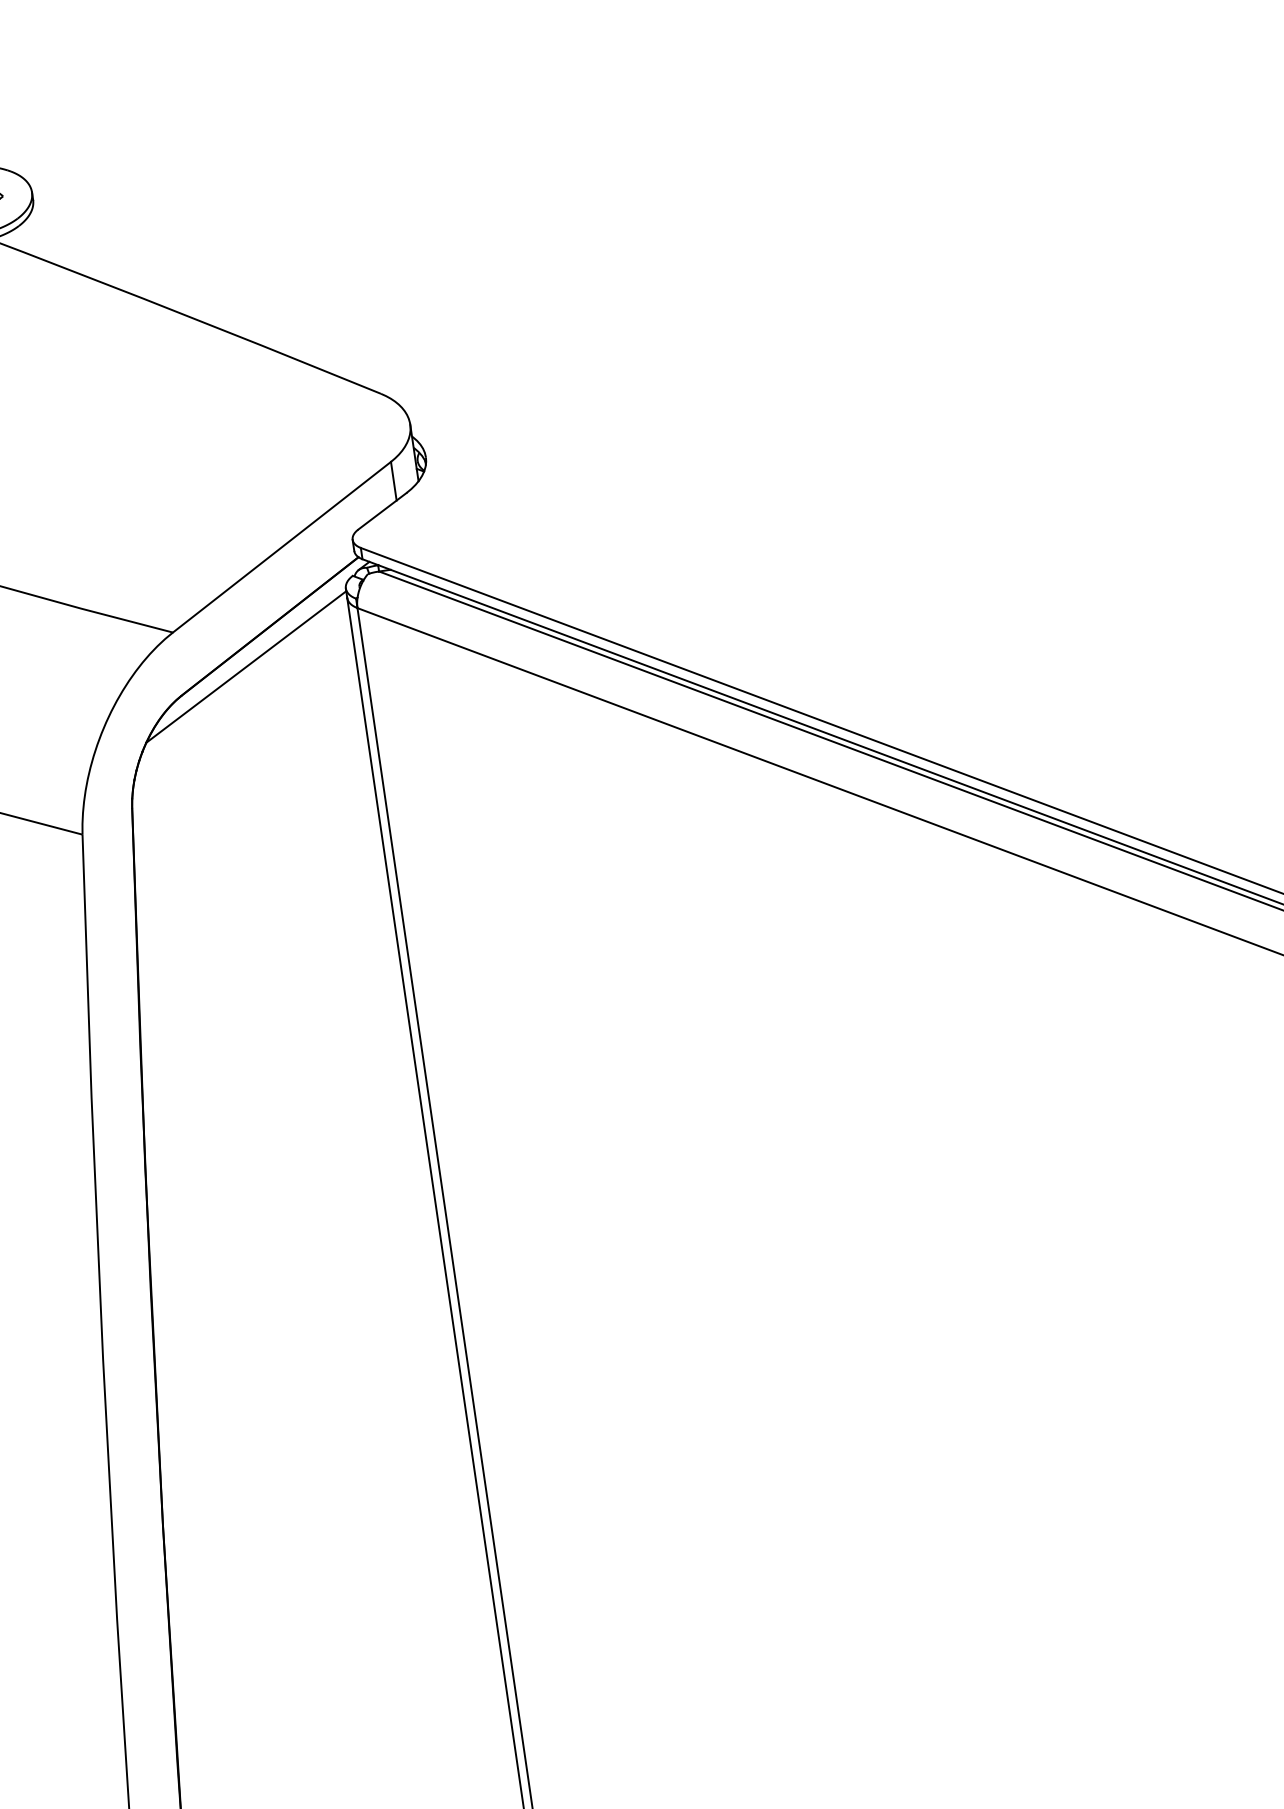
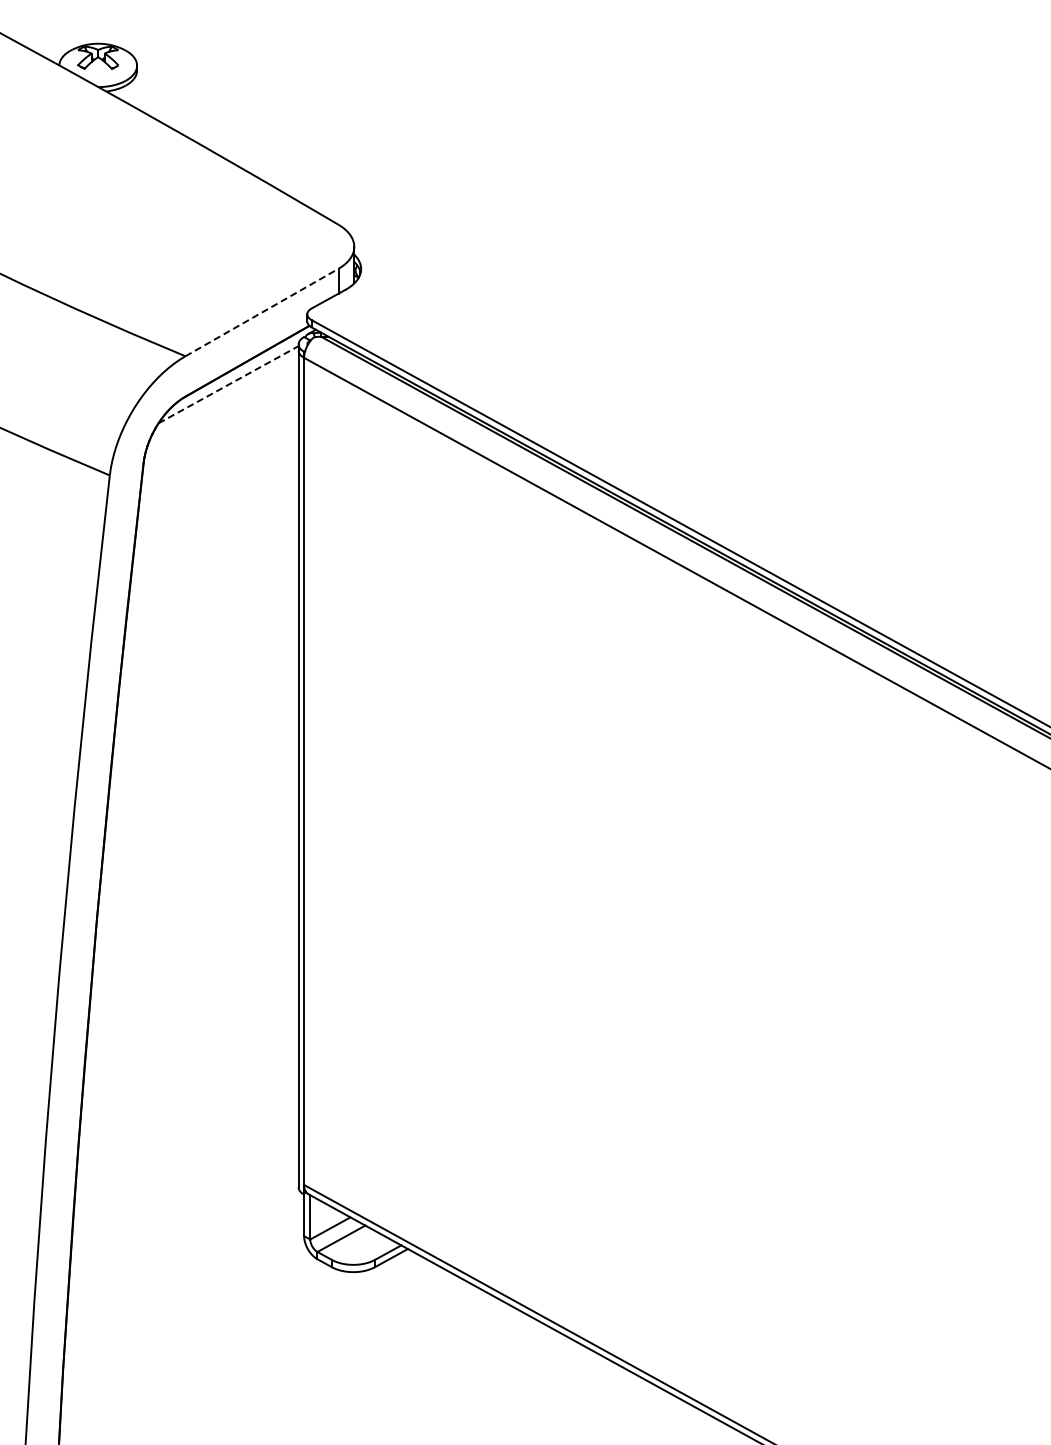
line: (282, 547) -> (262, 312), solid -> dashed
line: (246, 666) -> (228, 384), solid -> dashed

